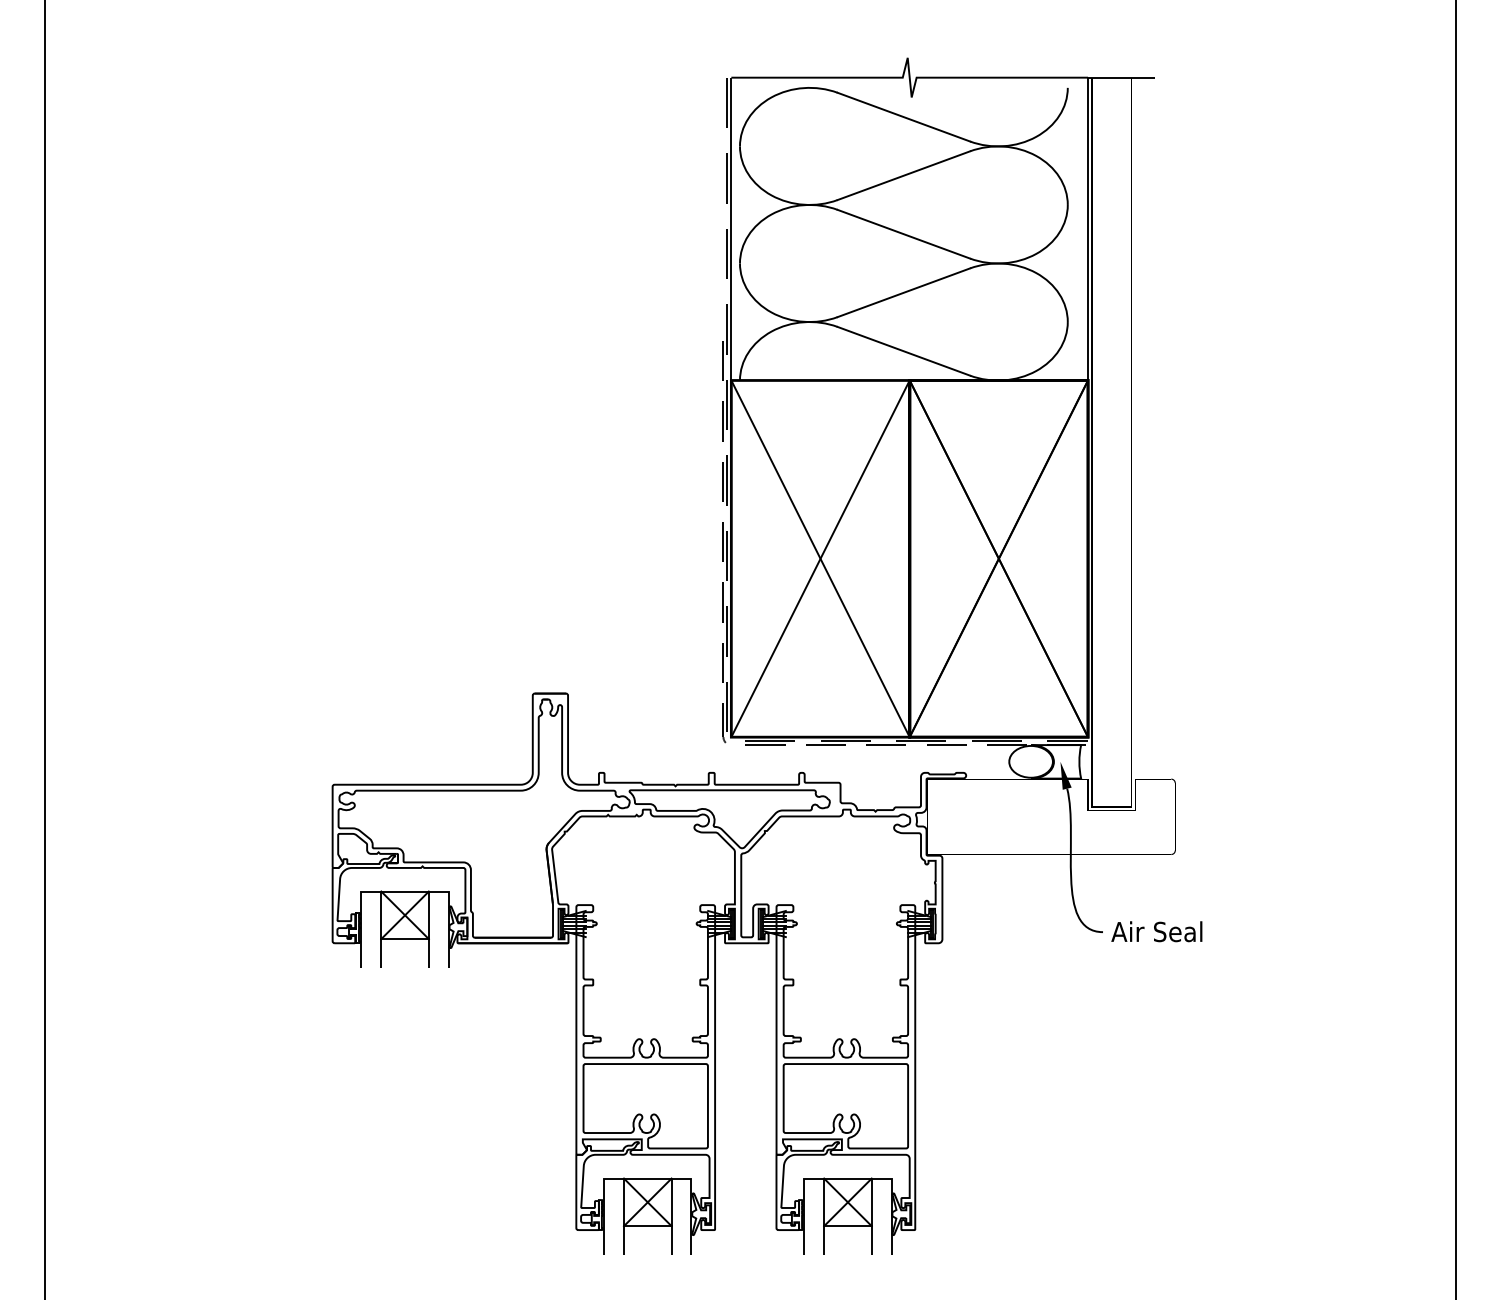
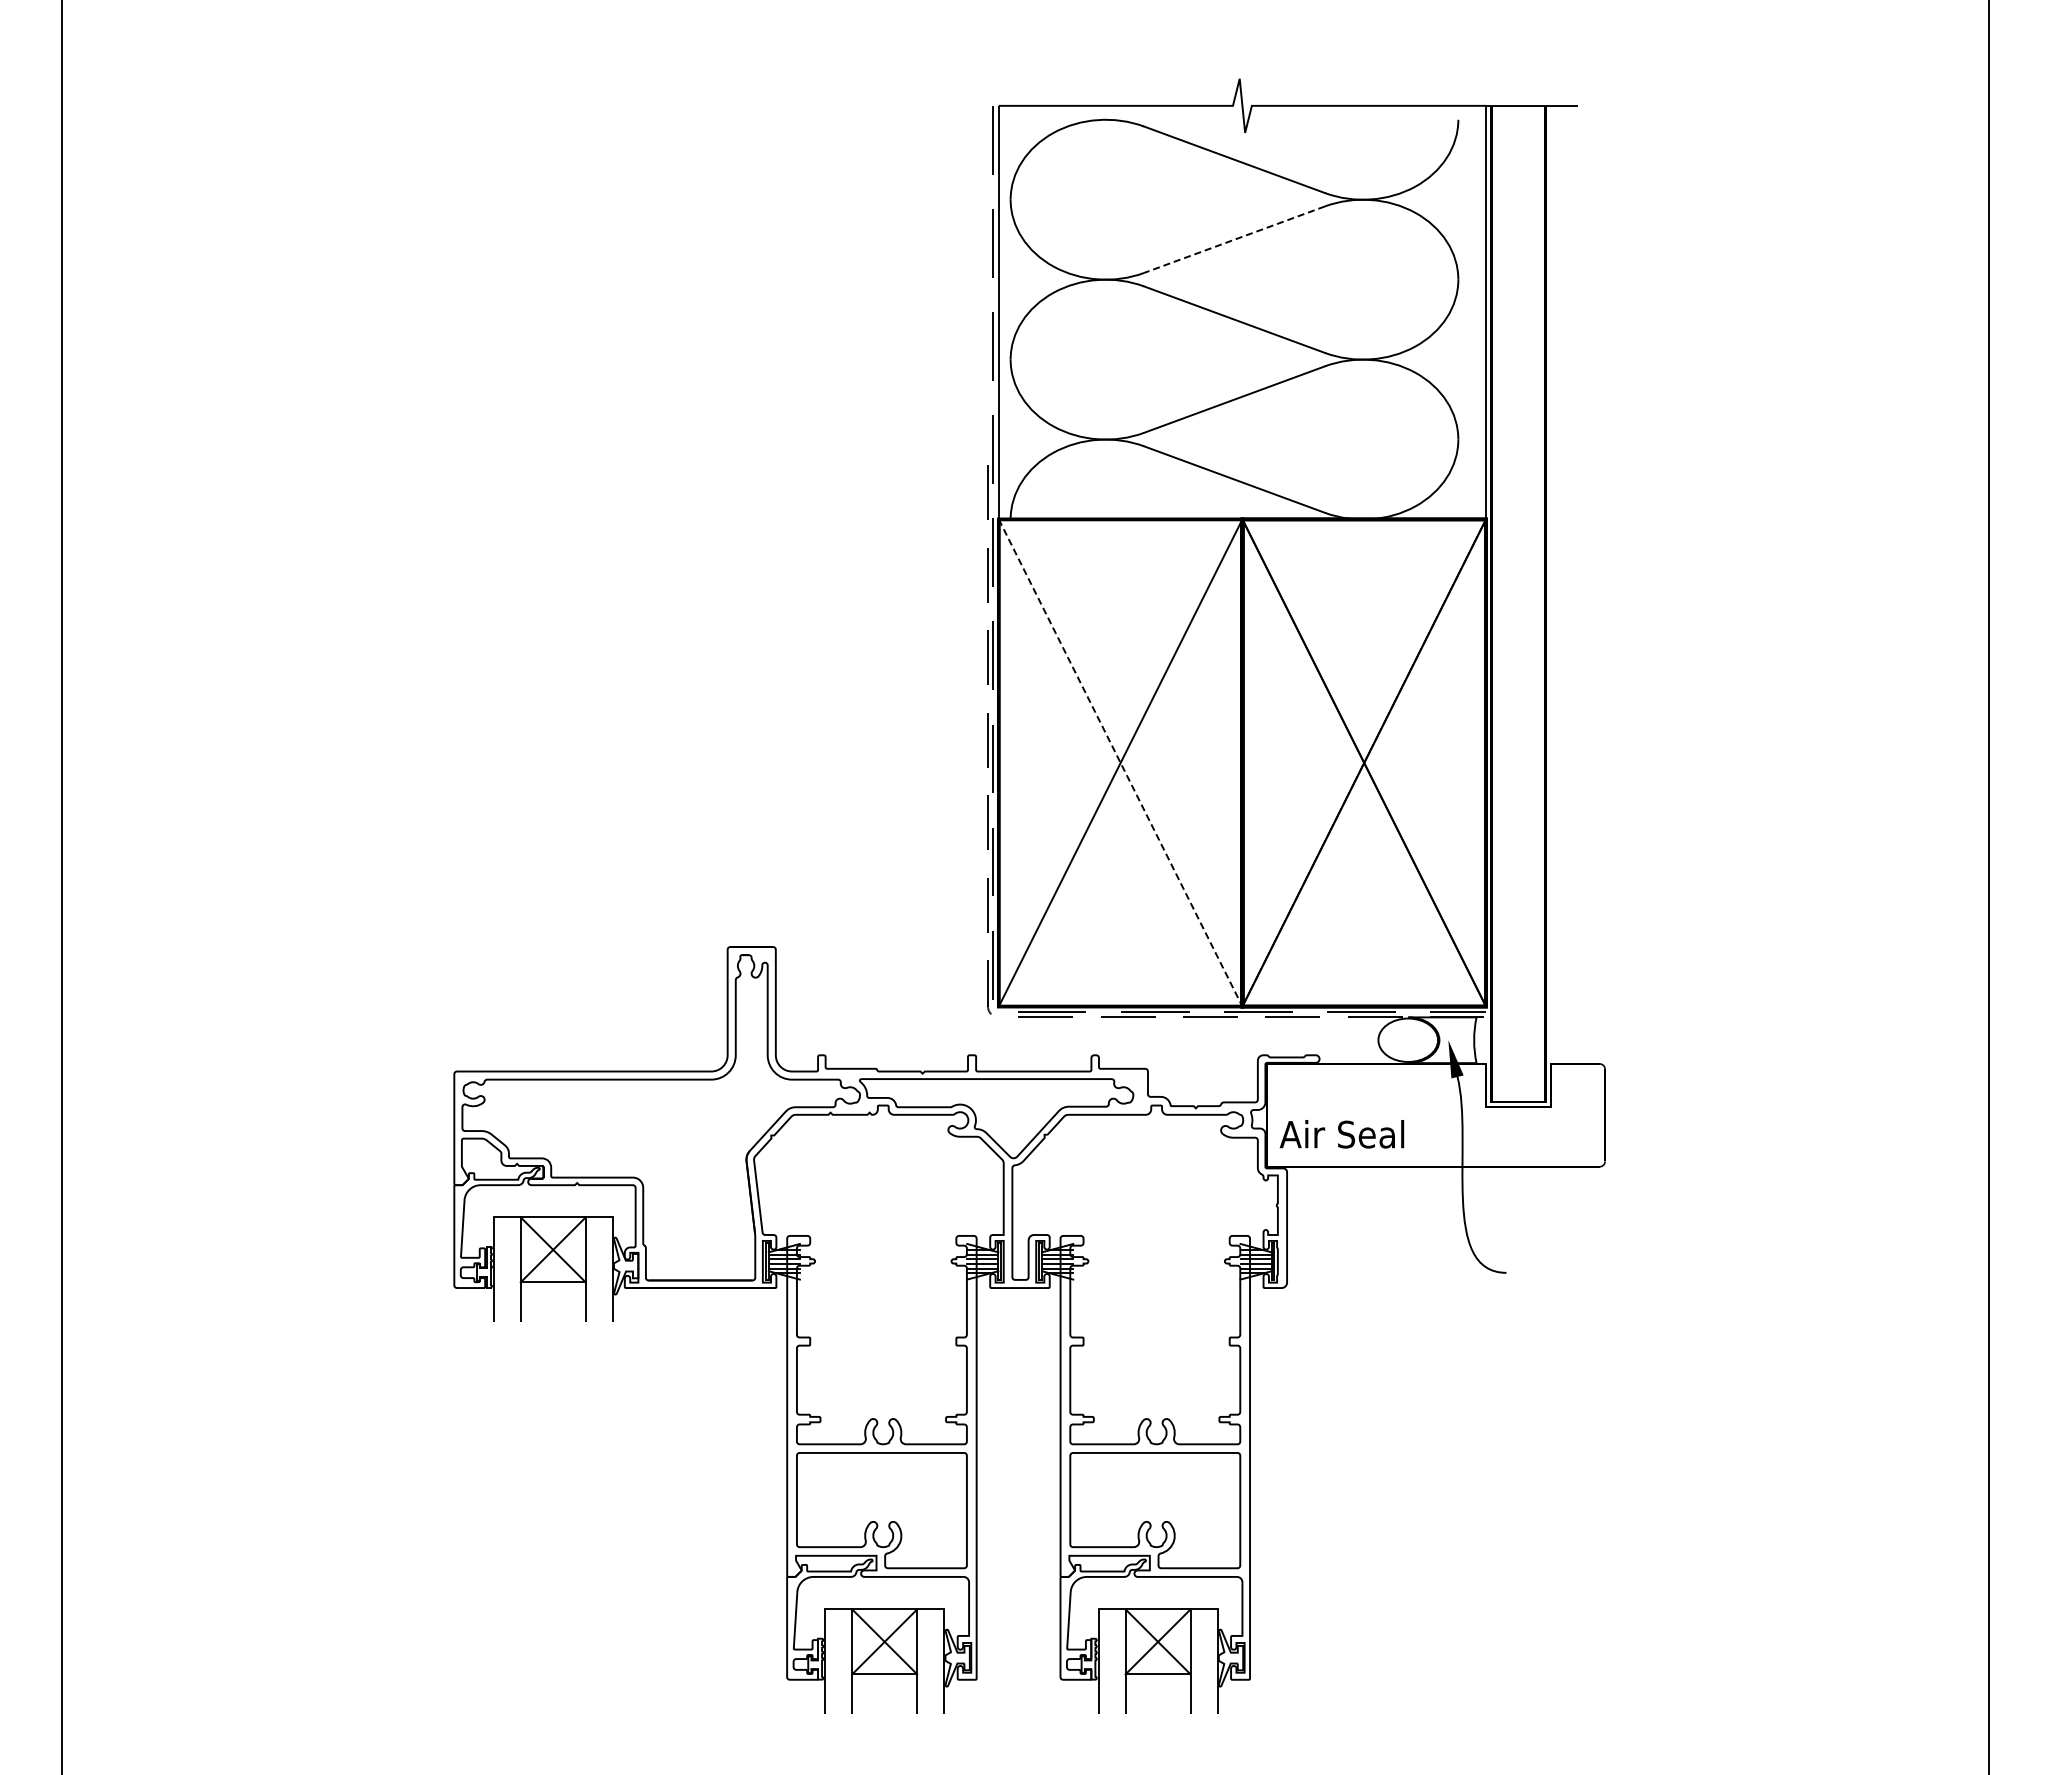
line: (903, 175) -> (1234, 239), solid -> dashed
line: (820, 559) -> (1120, 763), solid -> dashed
text: (1156, 931) -> (1341, 1134), moved

